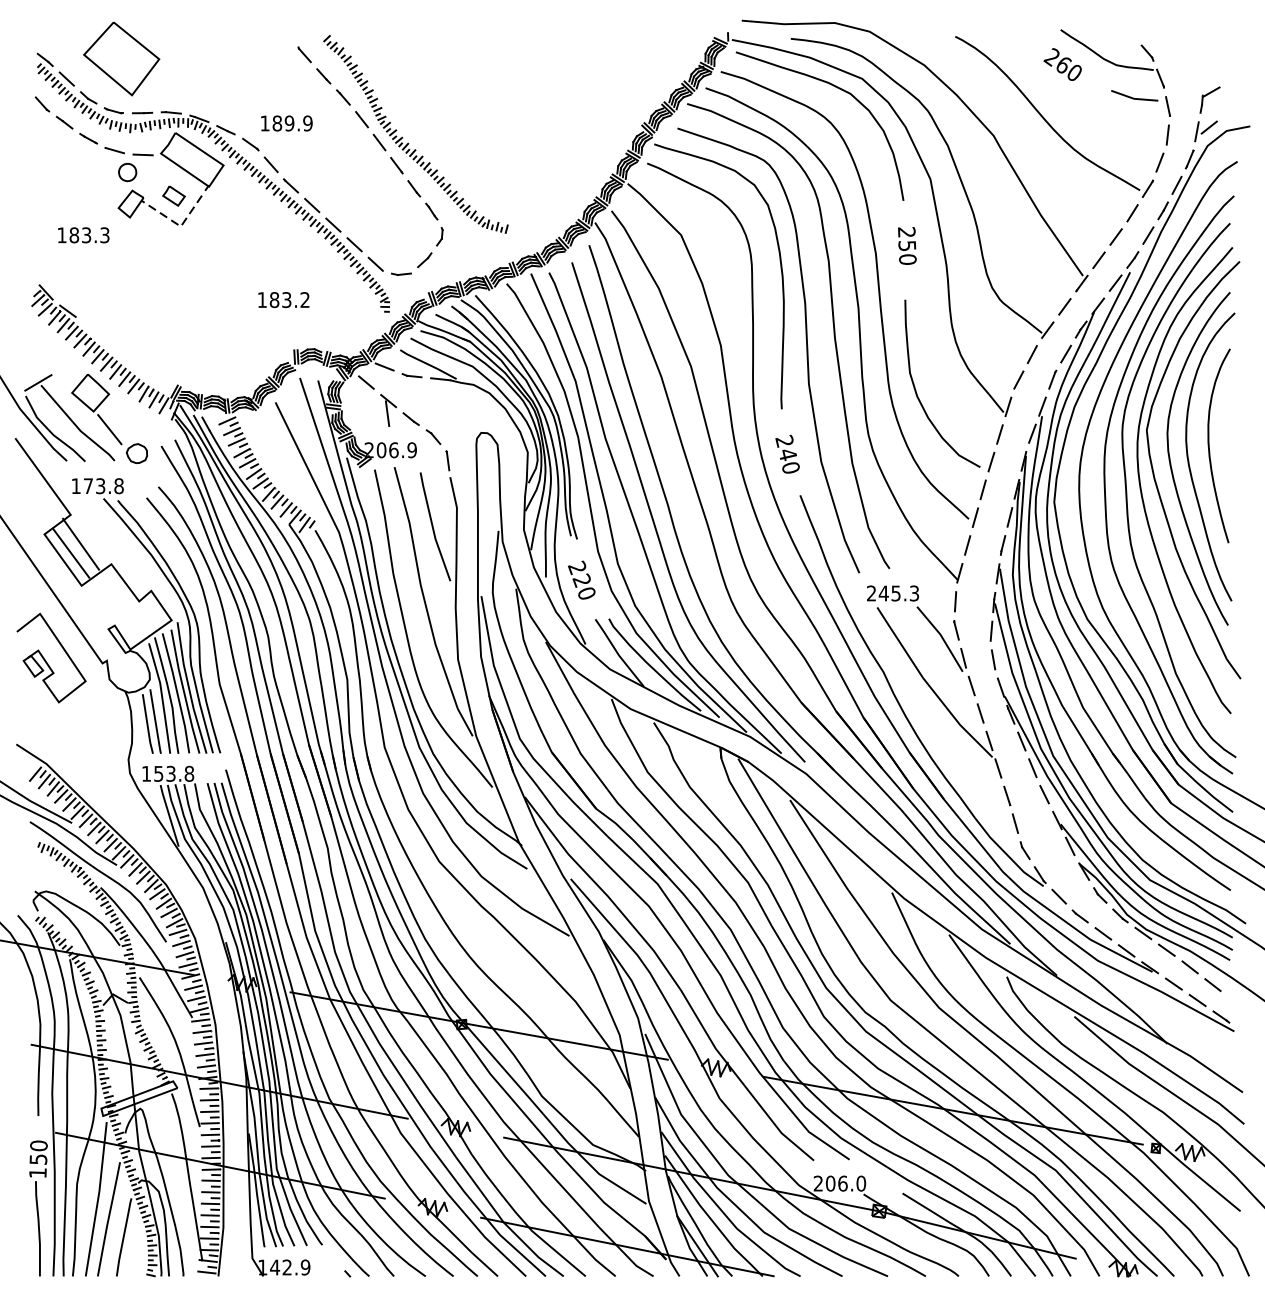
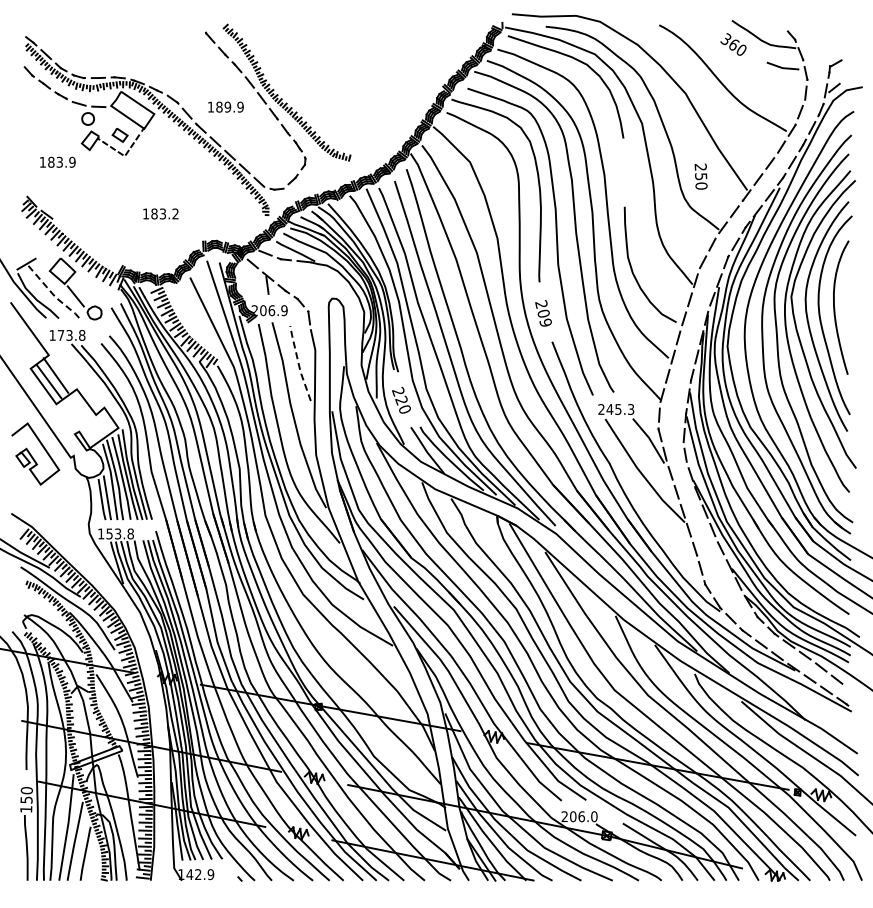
text: (1051, 57) -> (725, 39), 260 -> 360
part: (120, 58) -> (83, 40), removed
text: (286, 122) -> (225, 106), moved
text: (104, 235) -> (72, 162), 183.3 -> 183.9
text: (906, 245) -> (700, 176), moved
text: (283, 299) -> (160, 213), moved
line: (77, 426) -> (53, 294), solid -> dashed
text: (789, 460) -> (544, 317), 240 -> 209
line: (432, 526) -> (298, 363), solid -> dashed

